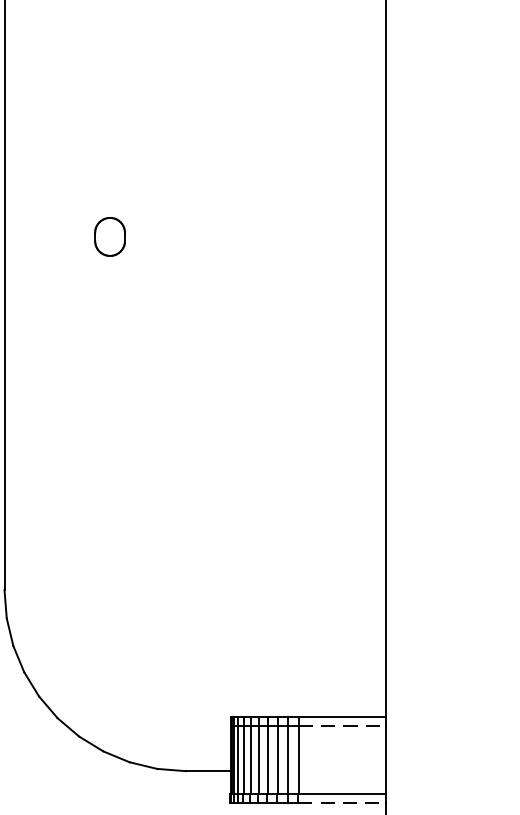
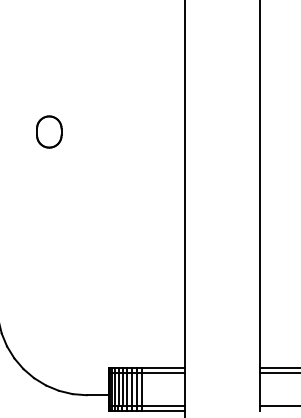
part: (110, 235) -> (49, 131), size x1.67
line: (341, 725) -> (163, 372), dashed -> solid
line: (341, 802) -> (163, 410), dashed -> solid

